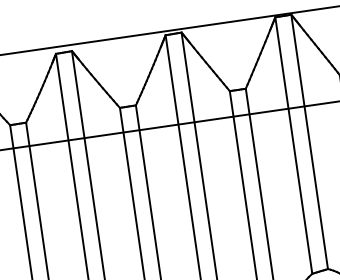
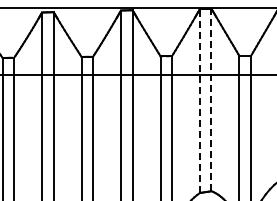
line: (309, 141) -> (211, 99), solid -> dashed
line: (293, 146) -> (199, 101), solid -> dashed

